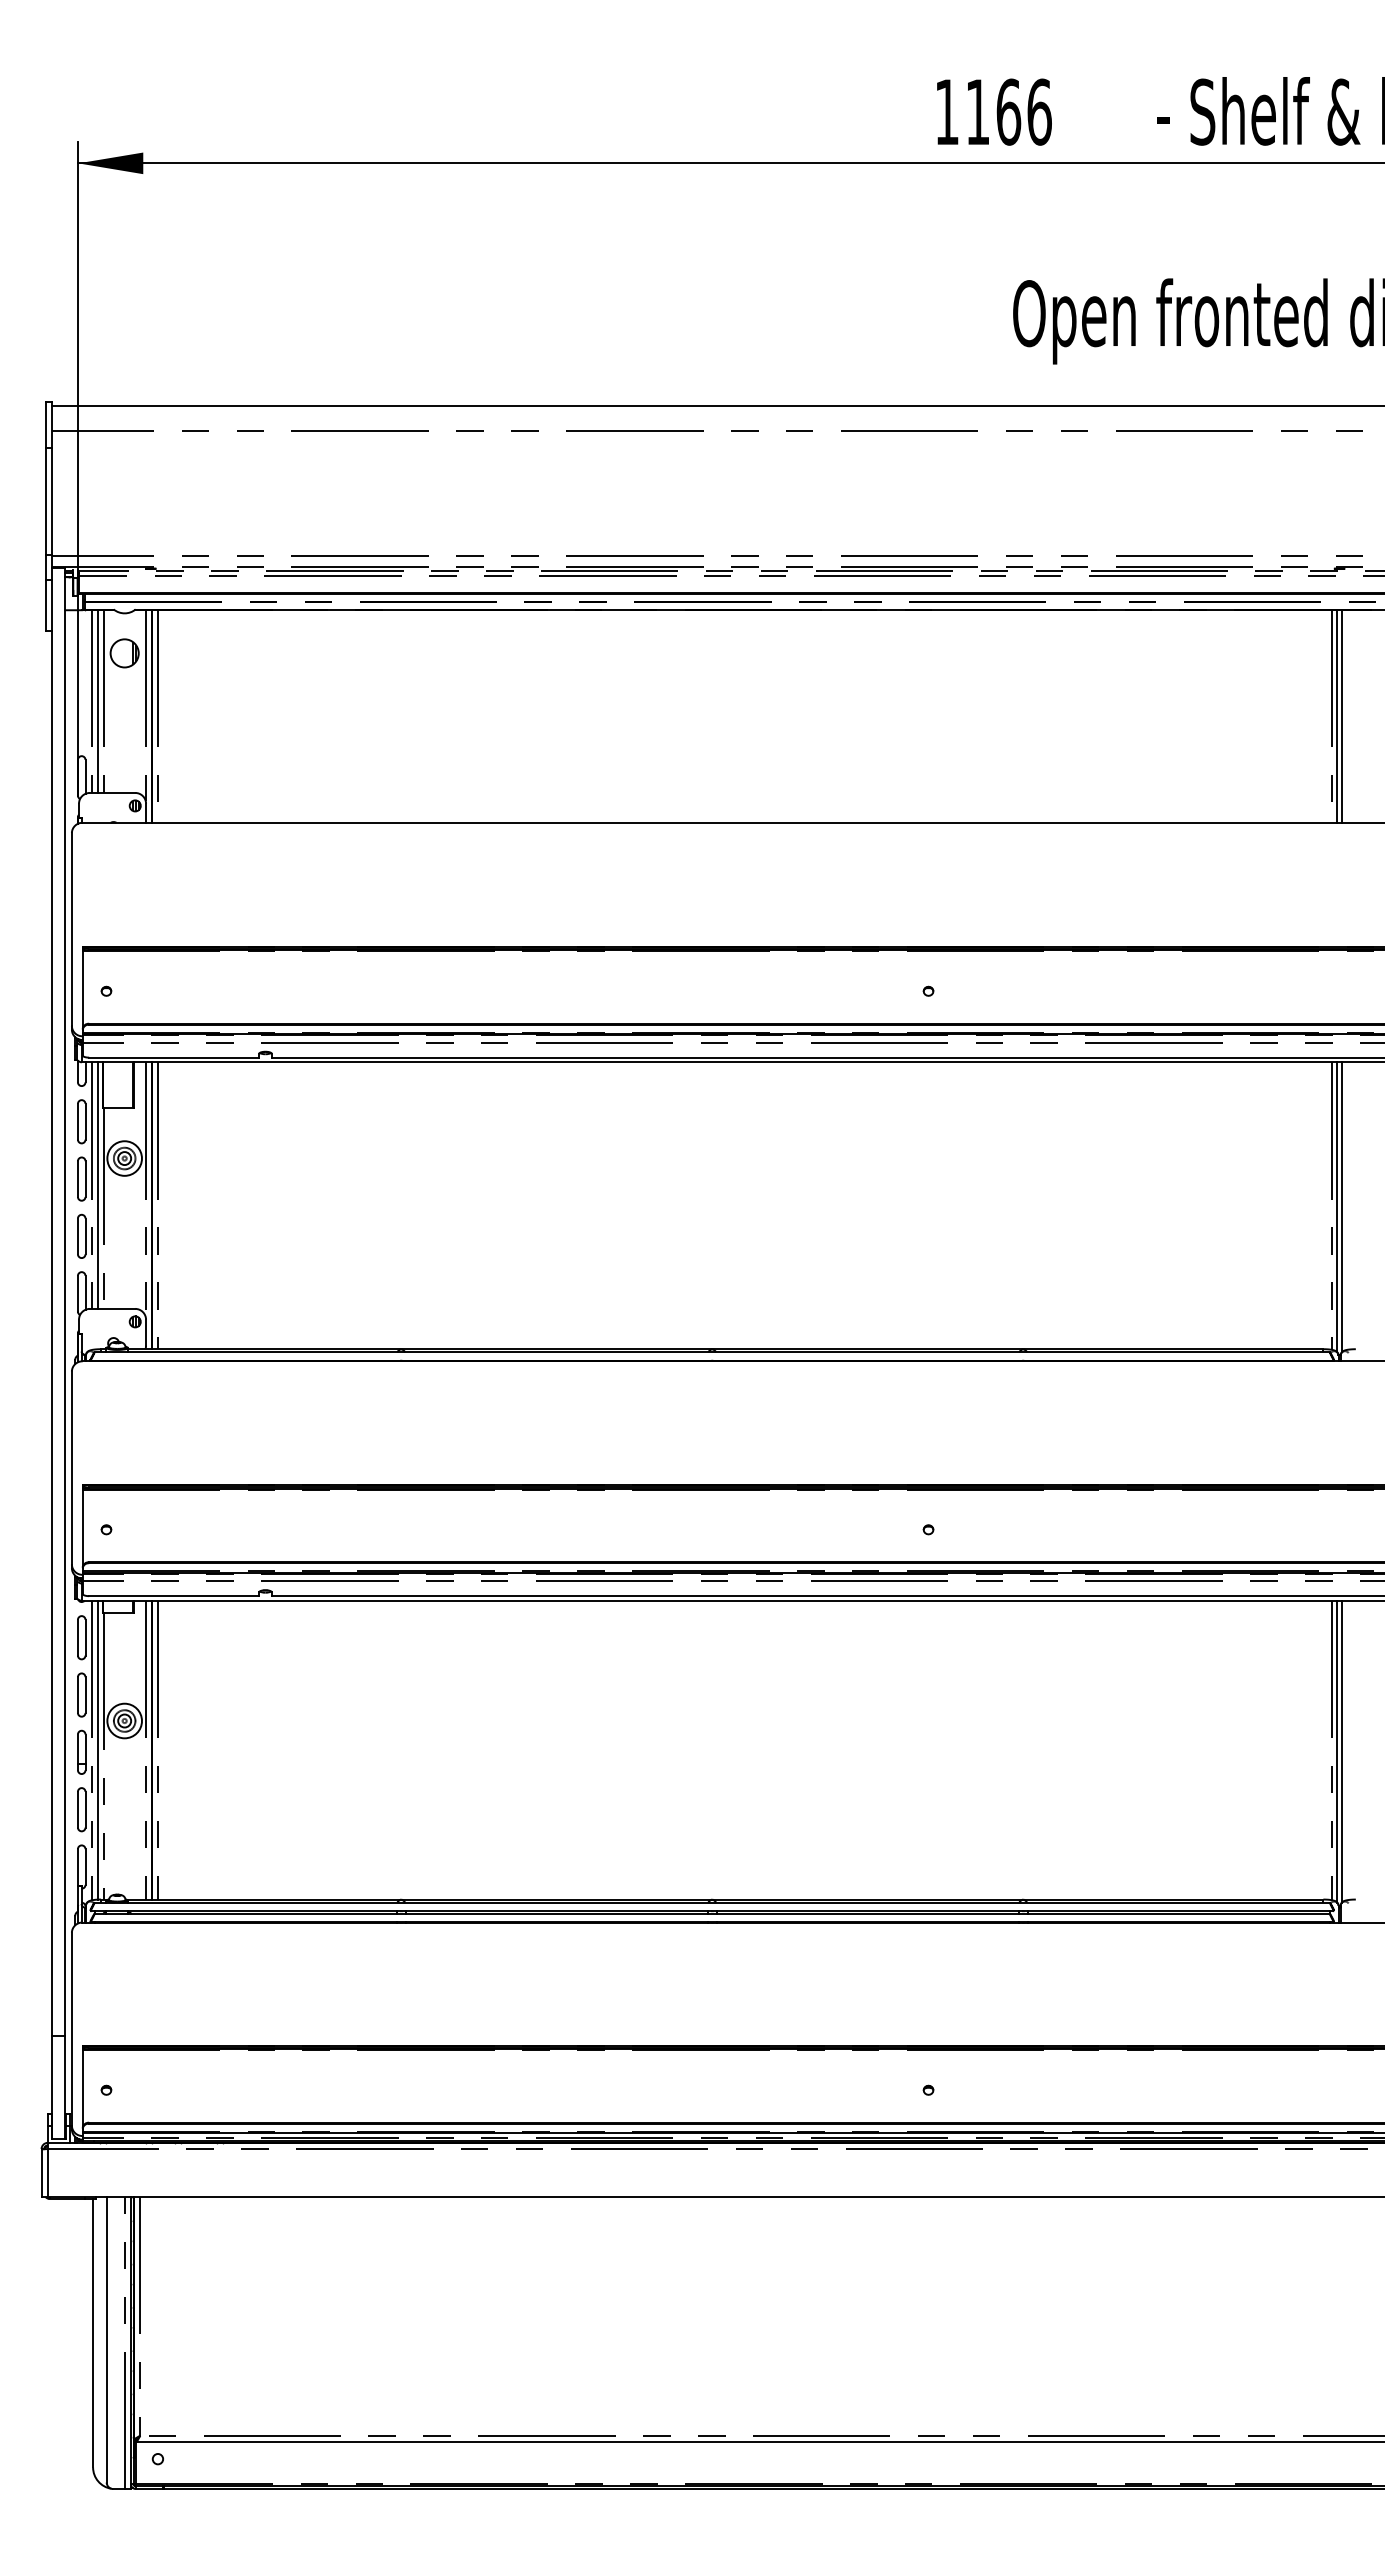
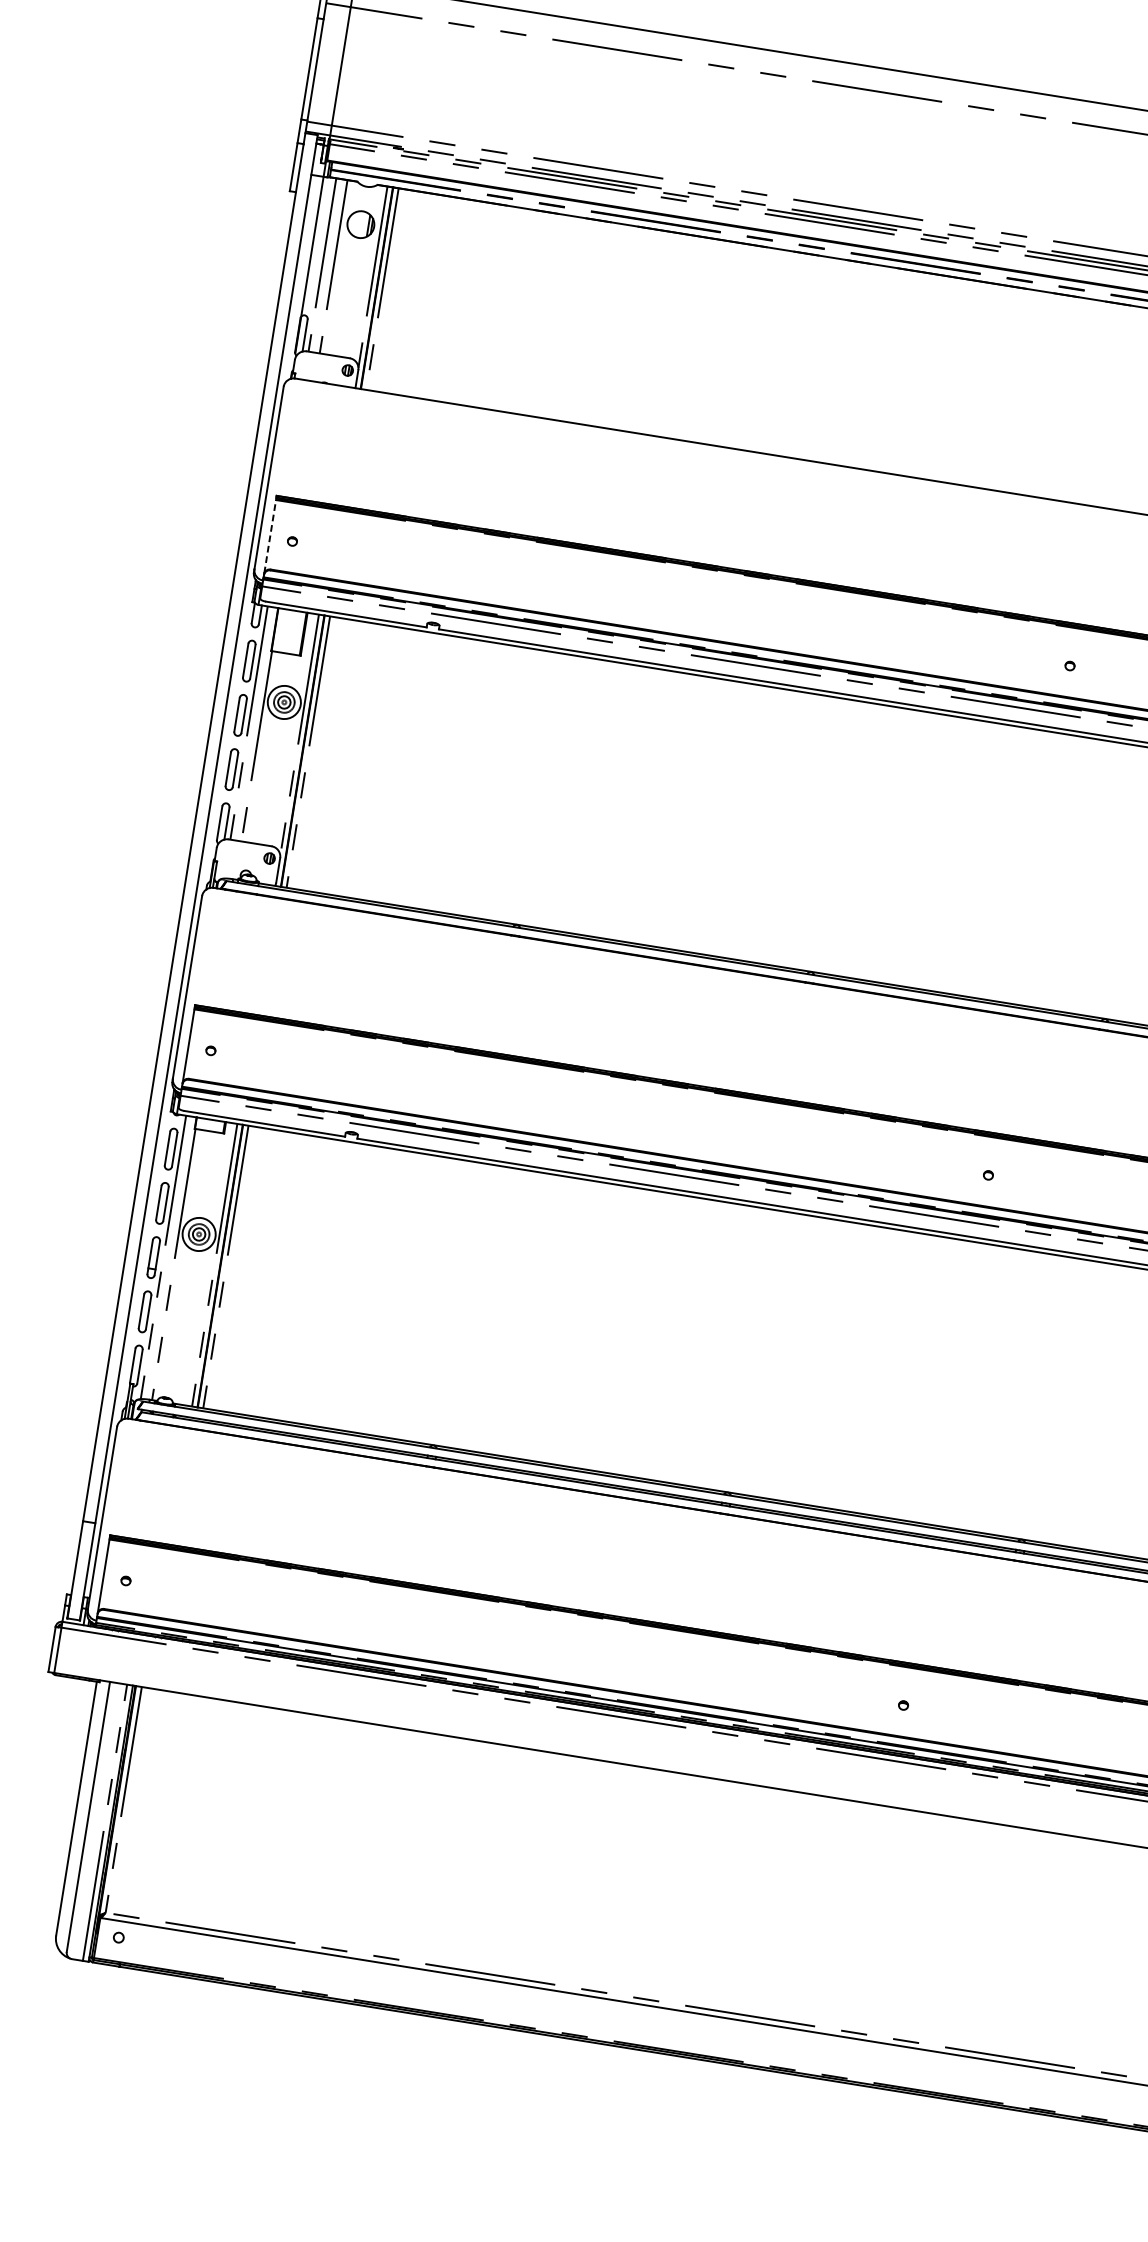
line: (97, 700) -> (328, 265), removed
line: (82, 990) -> (269, 537), solid -> dashed
line: (97, 1185) -> (254, 723), removed
line: (97, 1749) -> (169, 1257), removed

